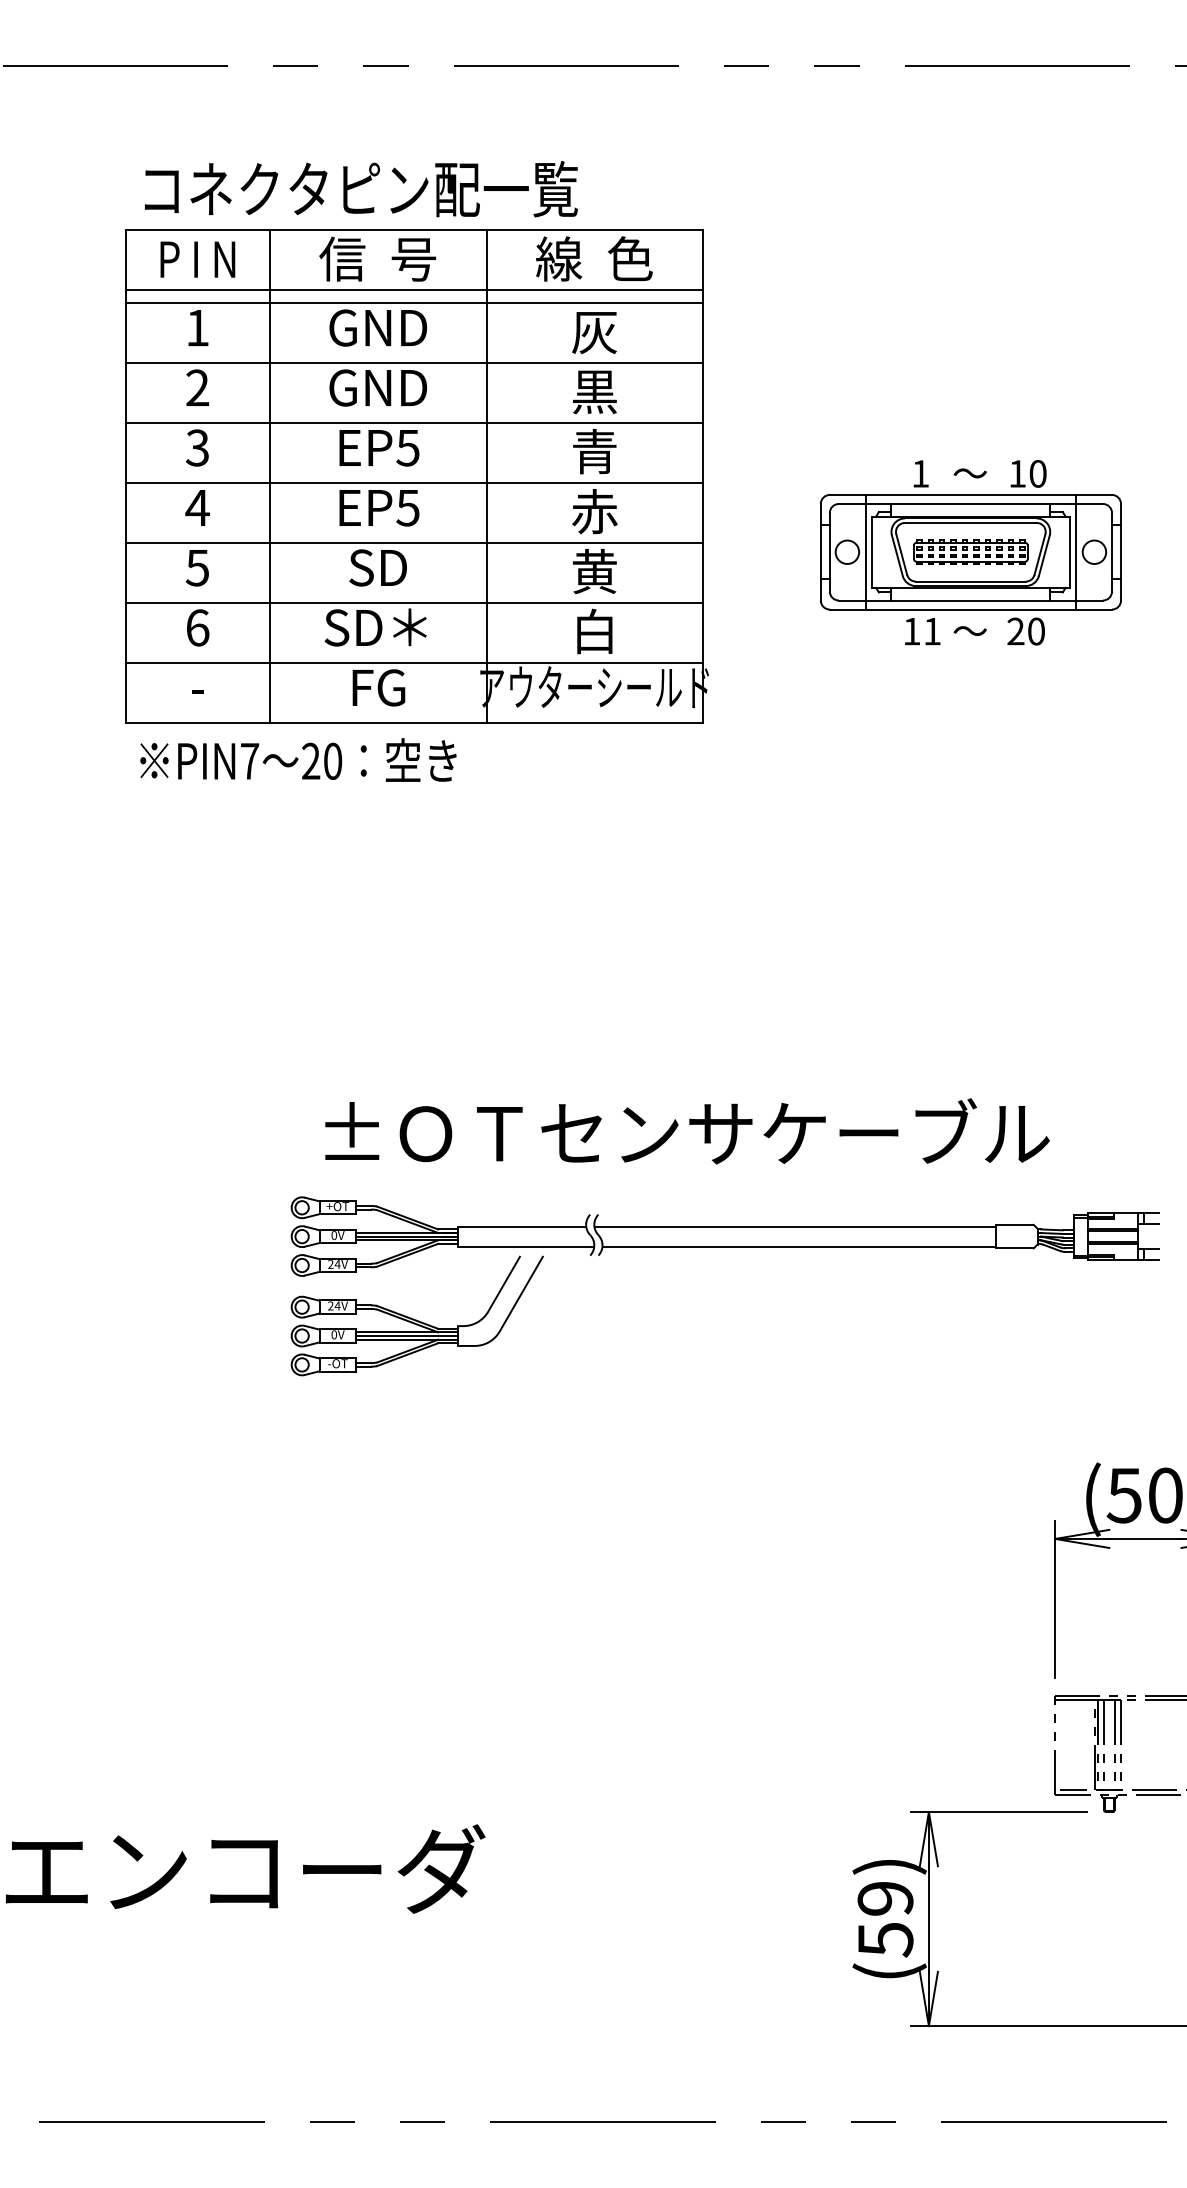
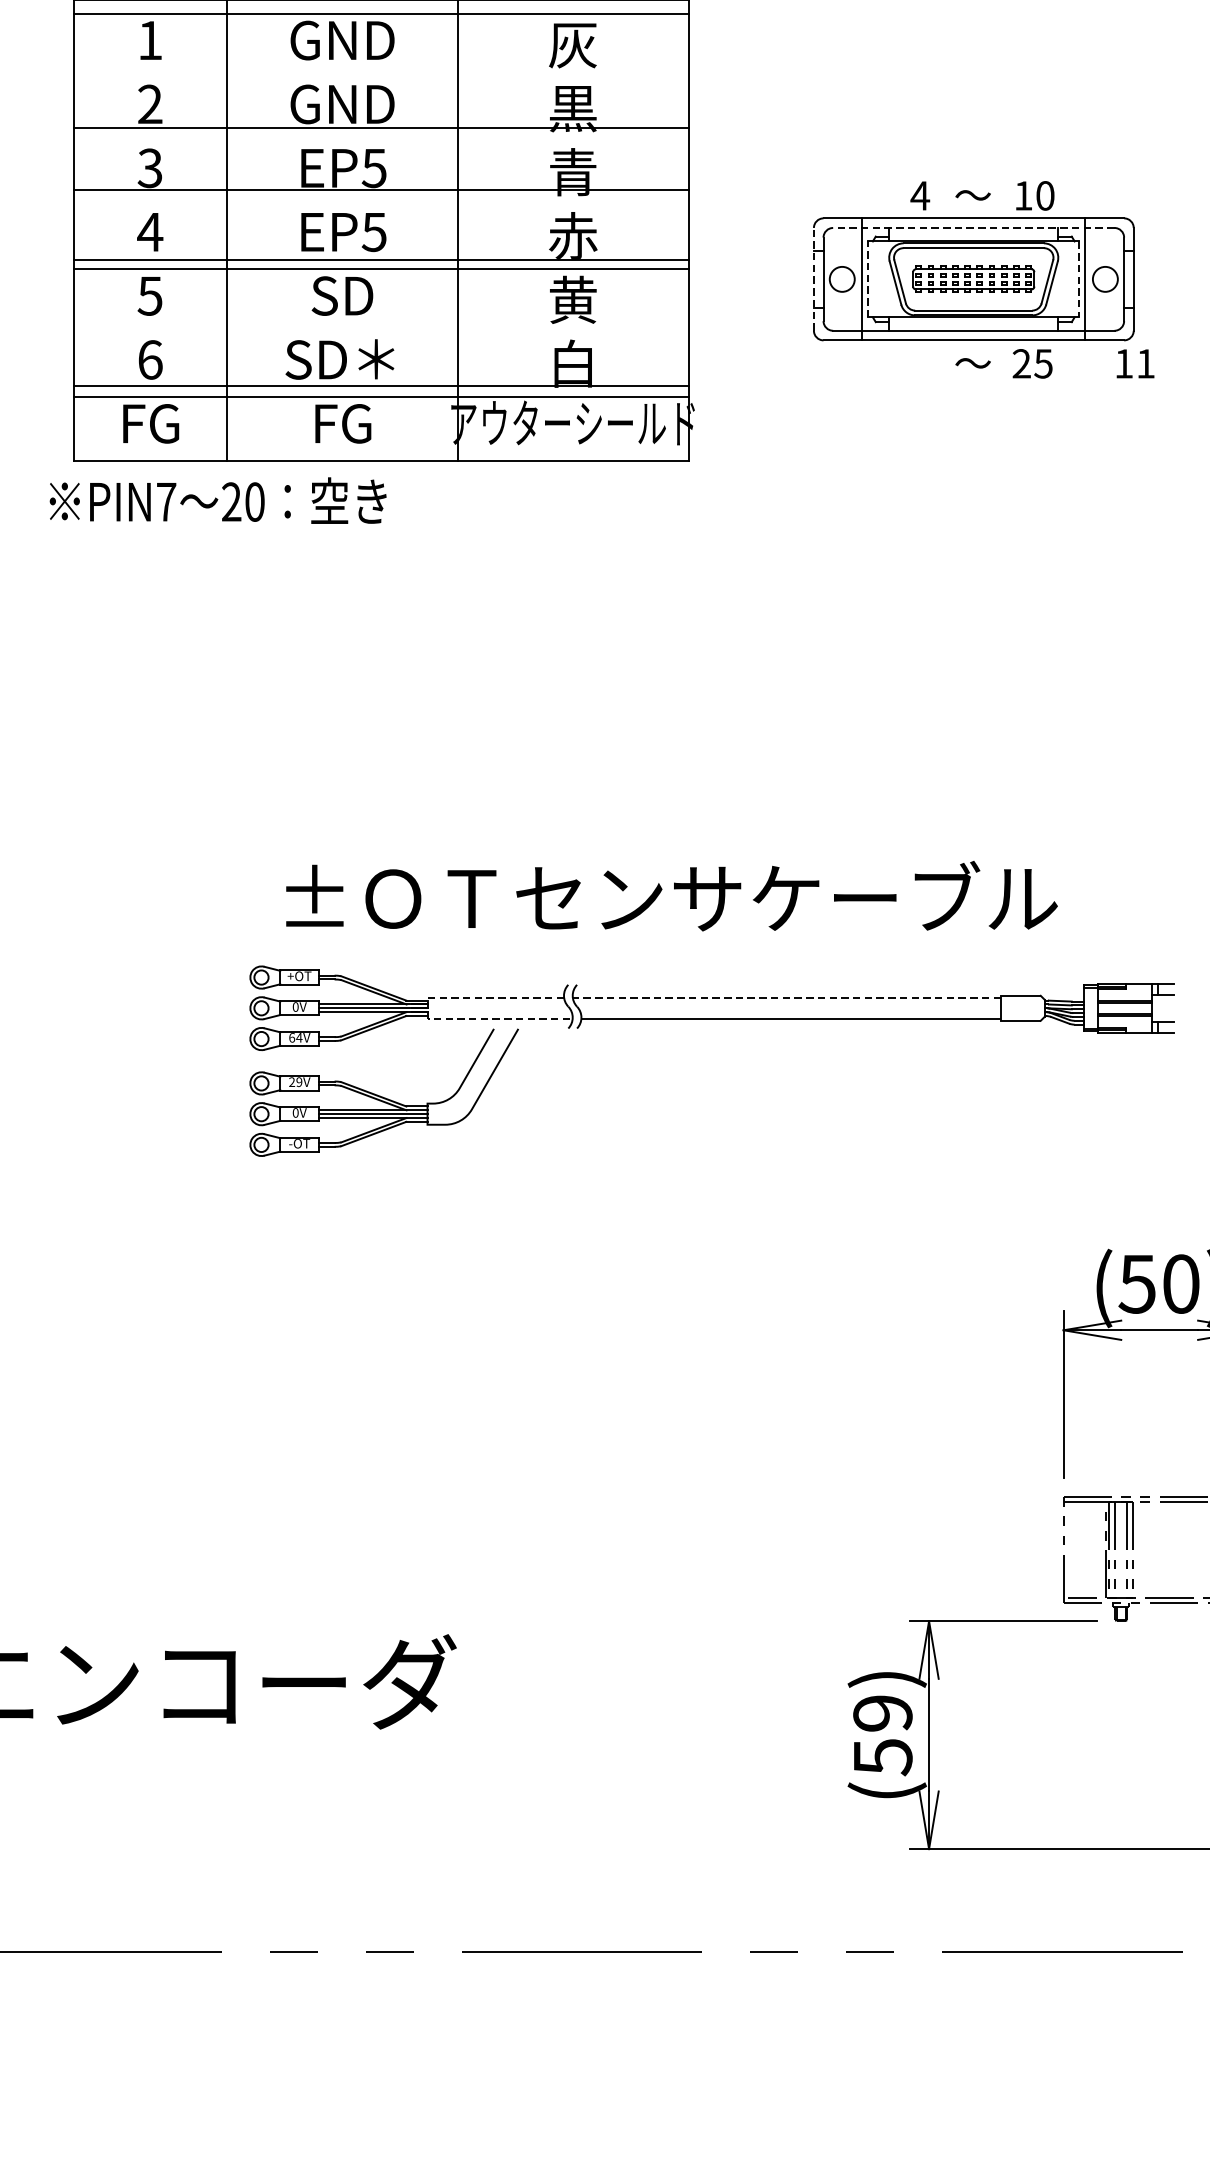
line: (414, 362) -> (381, 127), moved
line: (414, 422) -> (381, 190), moved
text: (920, 473) -> (920, 195), 1 -> 4
line: (414, 482) -> (381, 259), moved
line: (970, 504) -> (973, 228), solid -> dashed
line: (820, 551) -> (813, 278), solid -> dashed
line: (871, 552) -> (867, 279), solid -> dashed
line: (1070, 552) -> (1079, 279), solid -> dashed
line: (414, 602) -> (381, 386), moved
text: (922, 631) -> (1135, 363), moved
text: (1035, 631) -> (1042, 363), 20 -> 25
text: (198, 687) -> (151, 423), - -> FG
text: (298, 759) -> (218, 500), moved
line: (795, 1226) -> (786, 997), solid -> dashed
line: (458, 1240) -> (428, 1012), solid -> dashed
text: (330, 1264) -> (291, 1037), 24V -> 64V
text: (337, 1305) -> (299, 1081), 24V -> 29V

